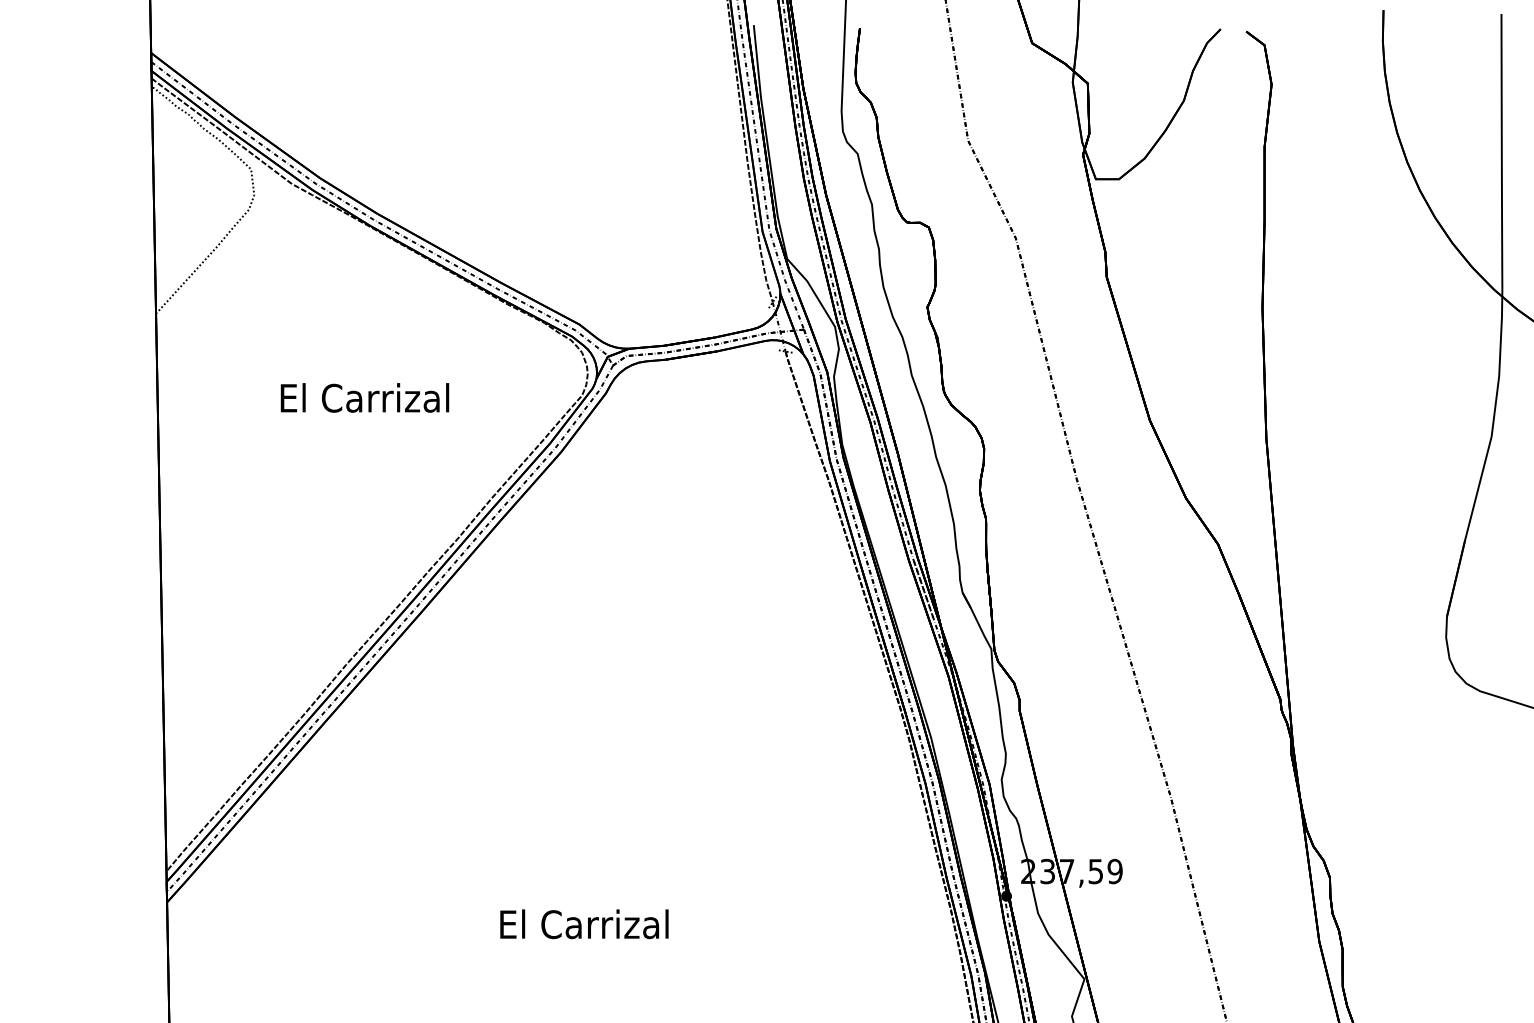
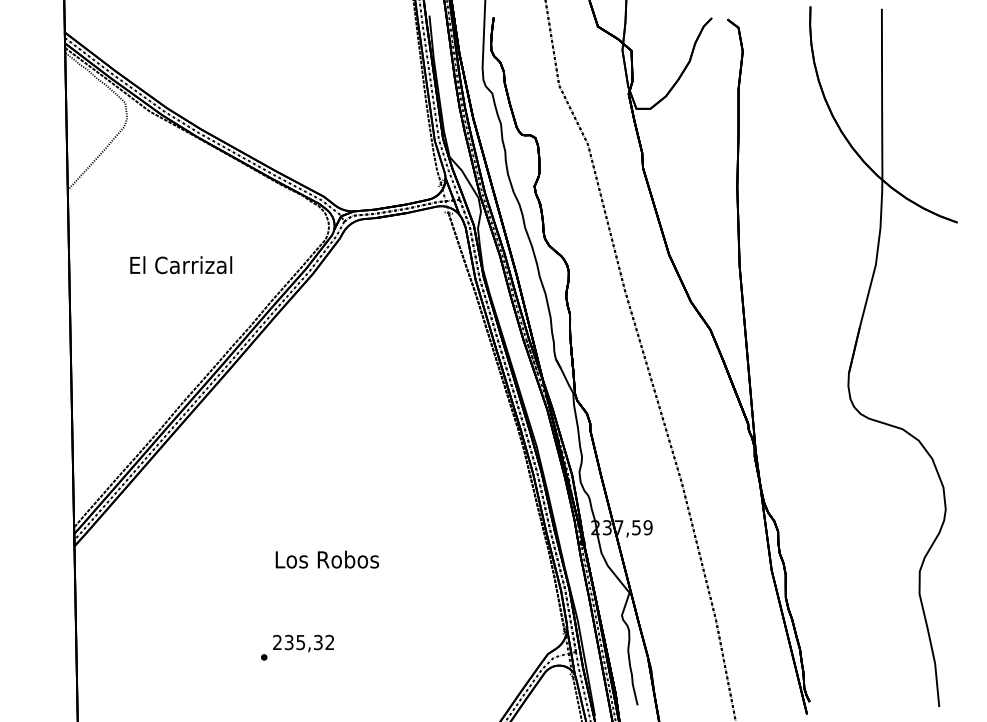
text: (365, 398) -> (181, 265), moved
text: (585, 924) -> (327, 559), El Carrizal -> Los Robos

